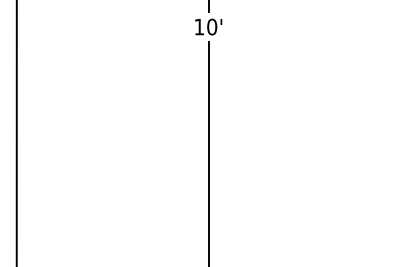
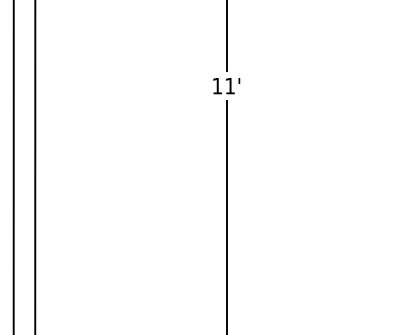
text: (212, 26) -> (230, 85), 10' -> 11'

